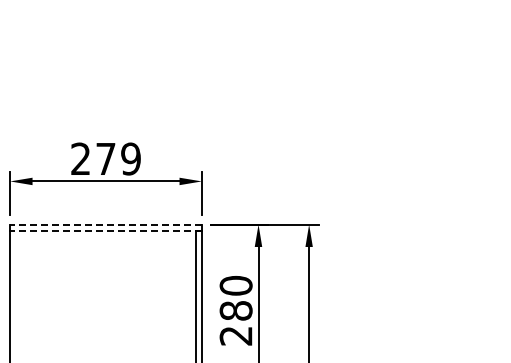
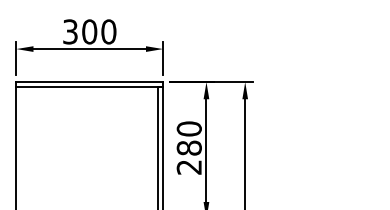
text: (105, 158) -> (89, 31), 279 -> 300
line: (106, 224) -> (90, 82), dashed -> solid
line: (106, 231) -> (90, 87), dashed -> solid

